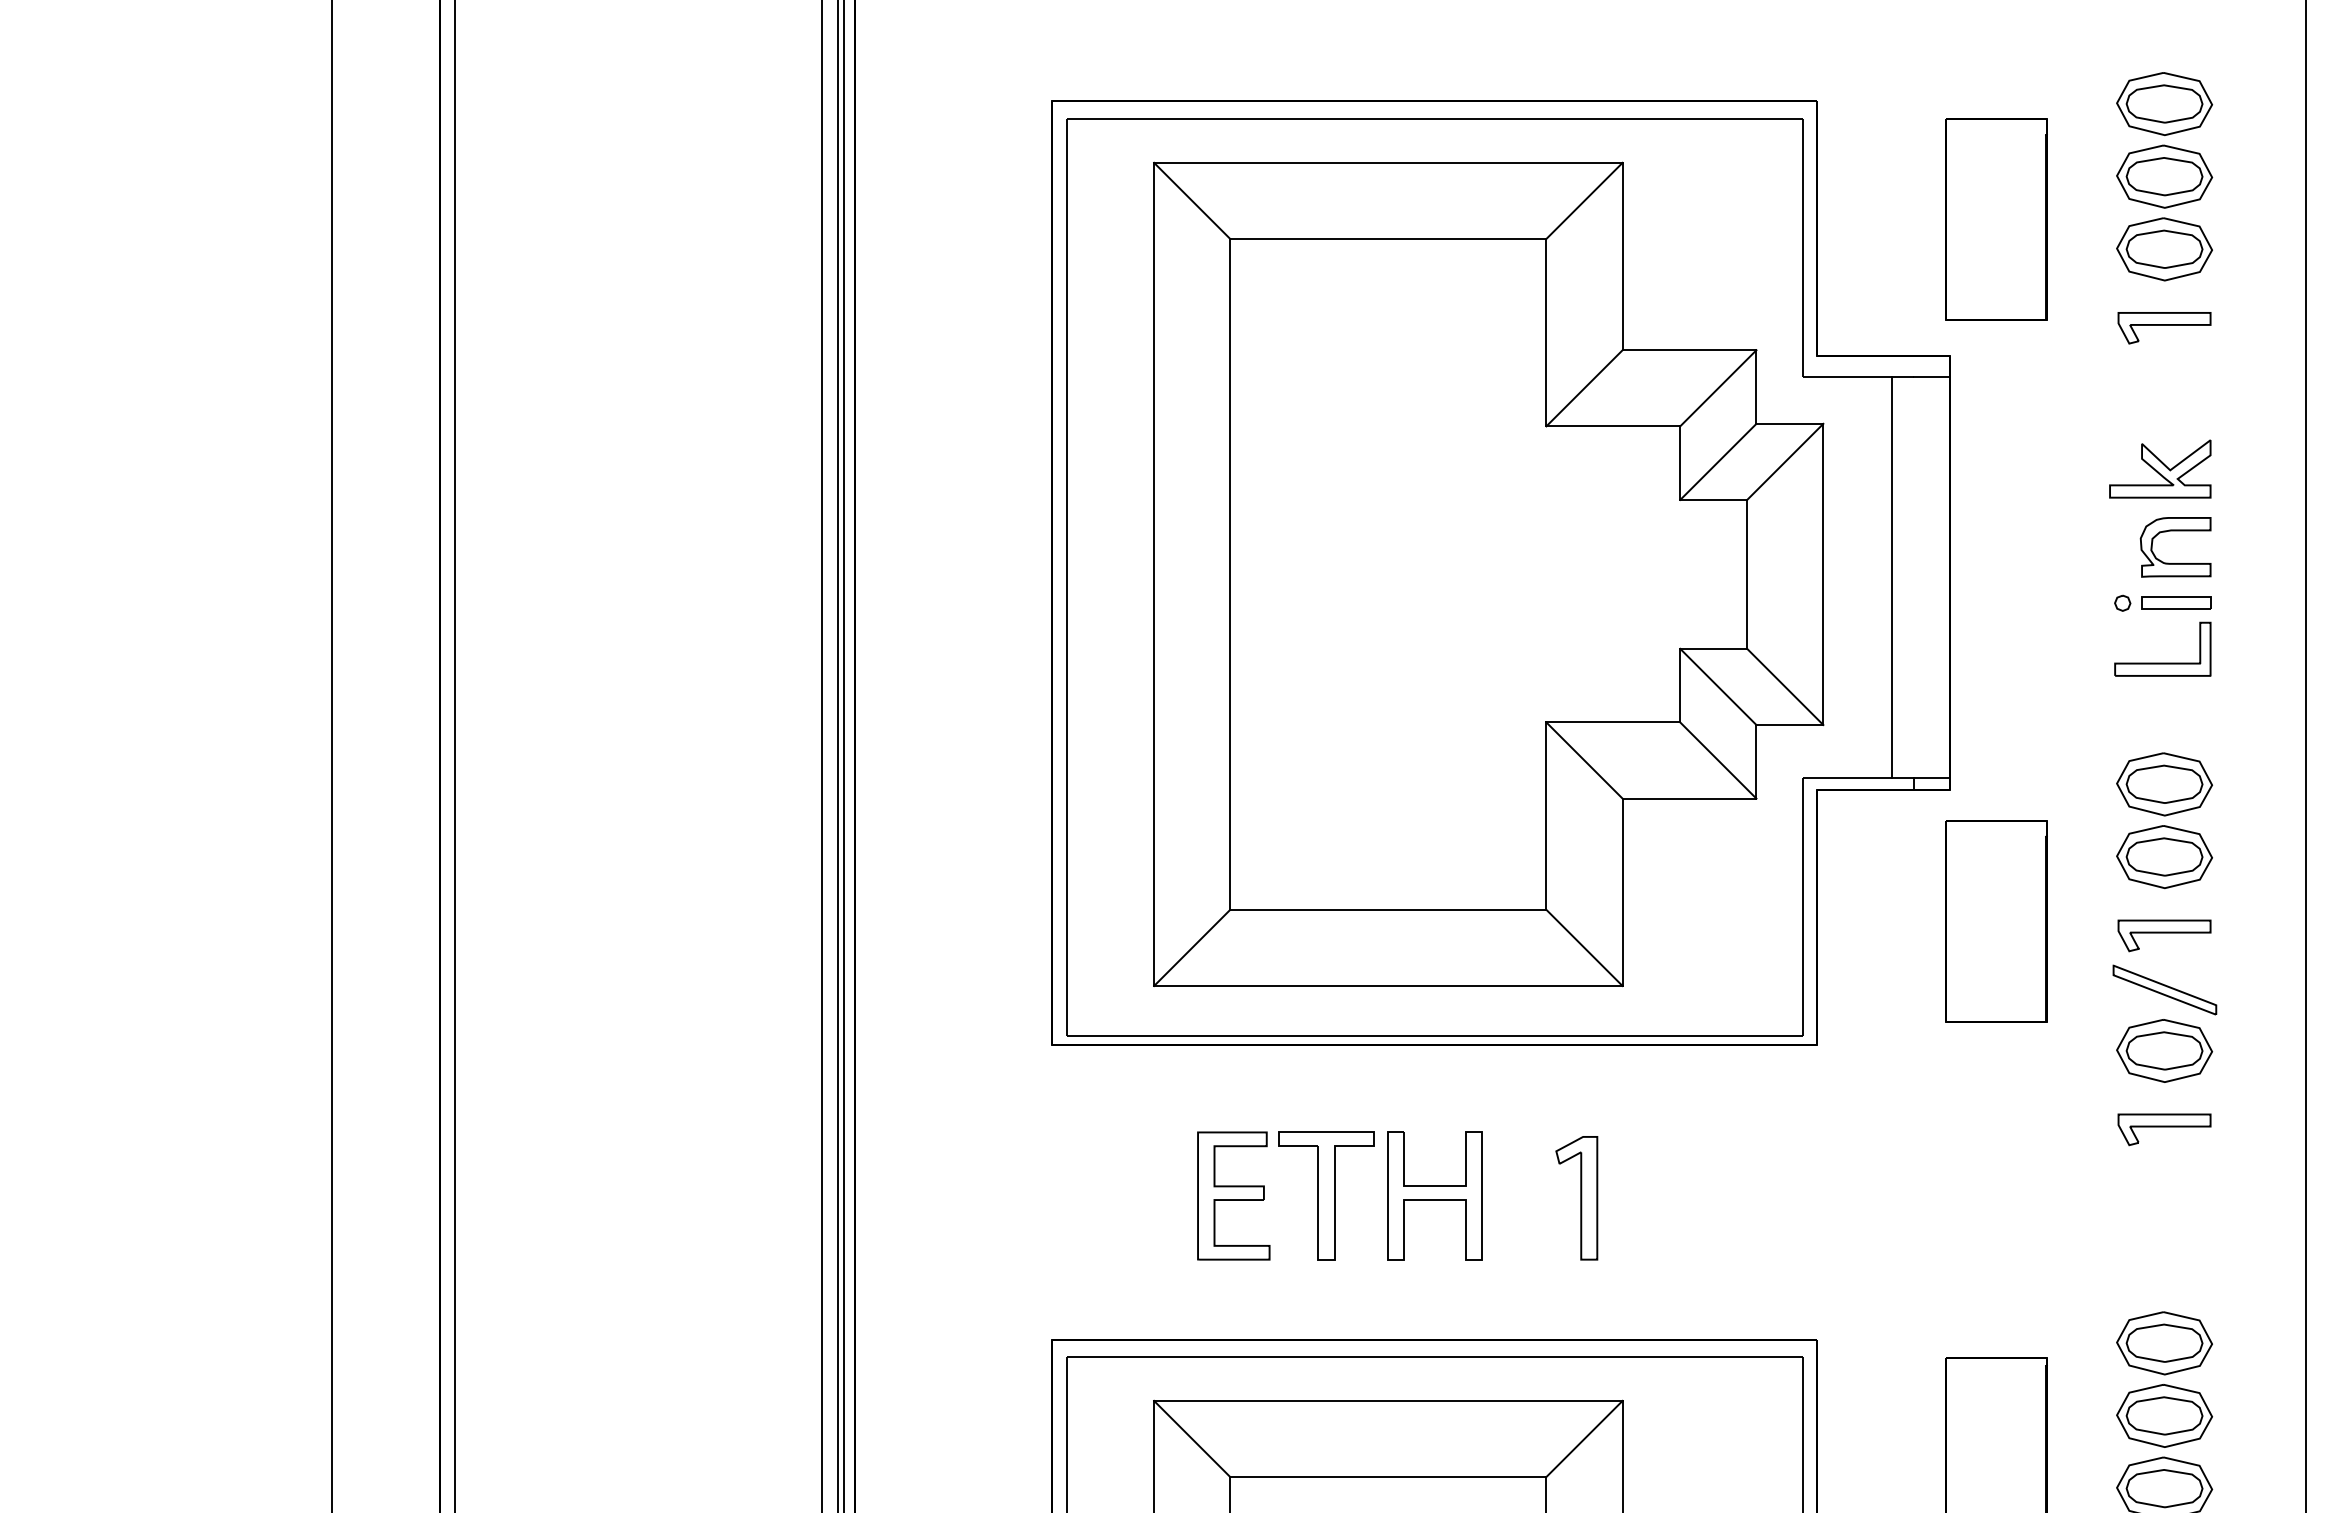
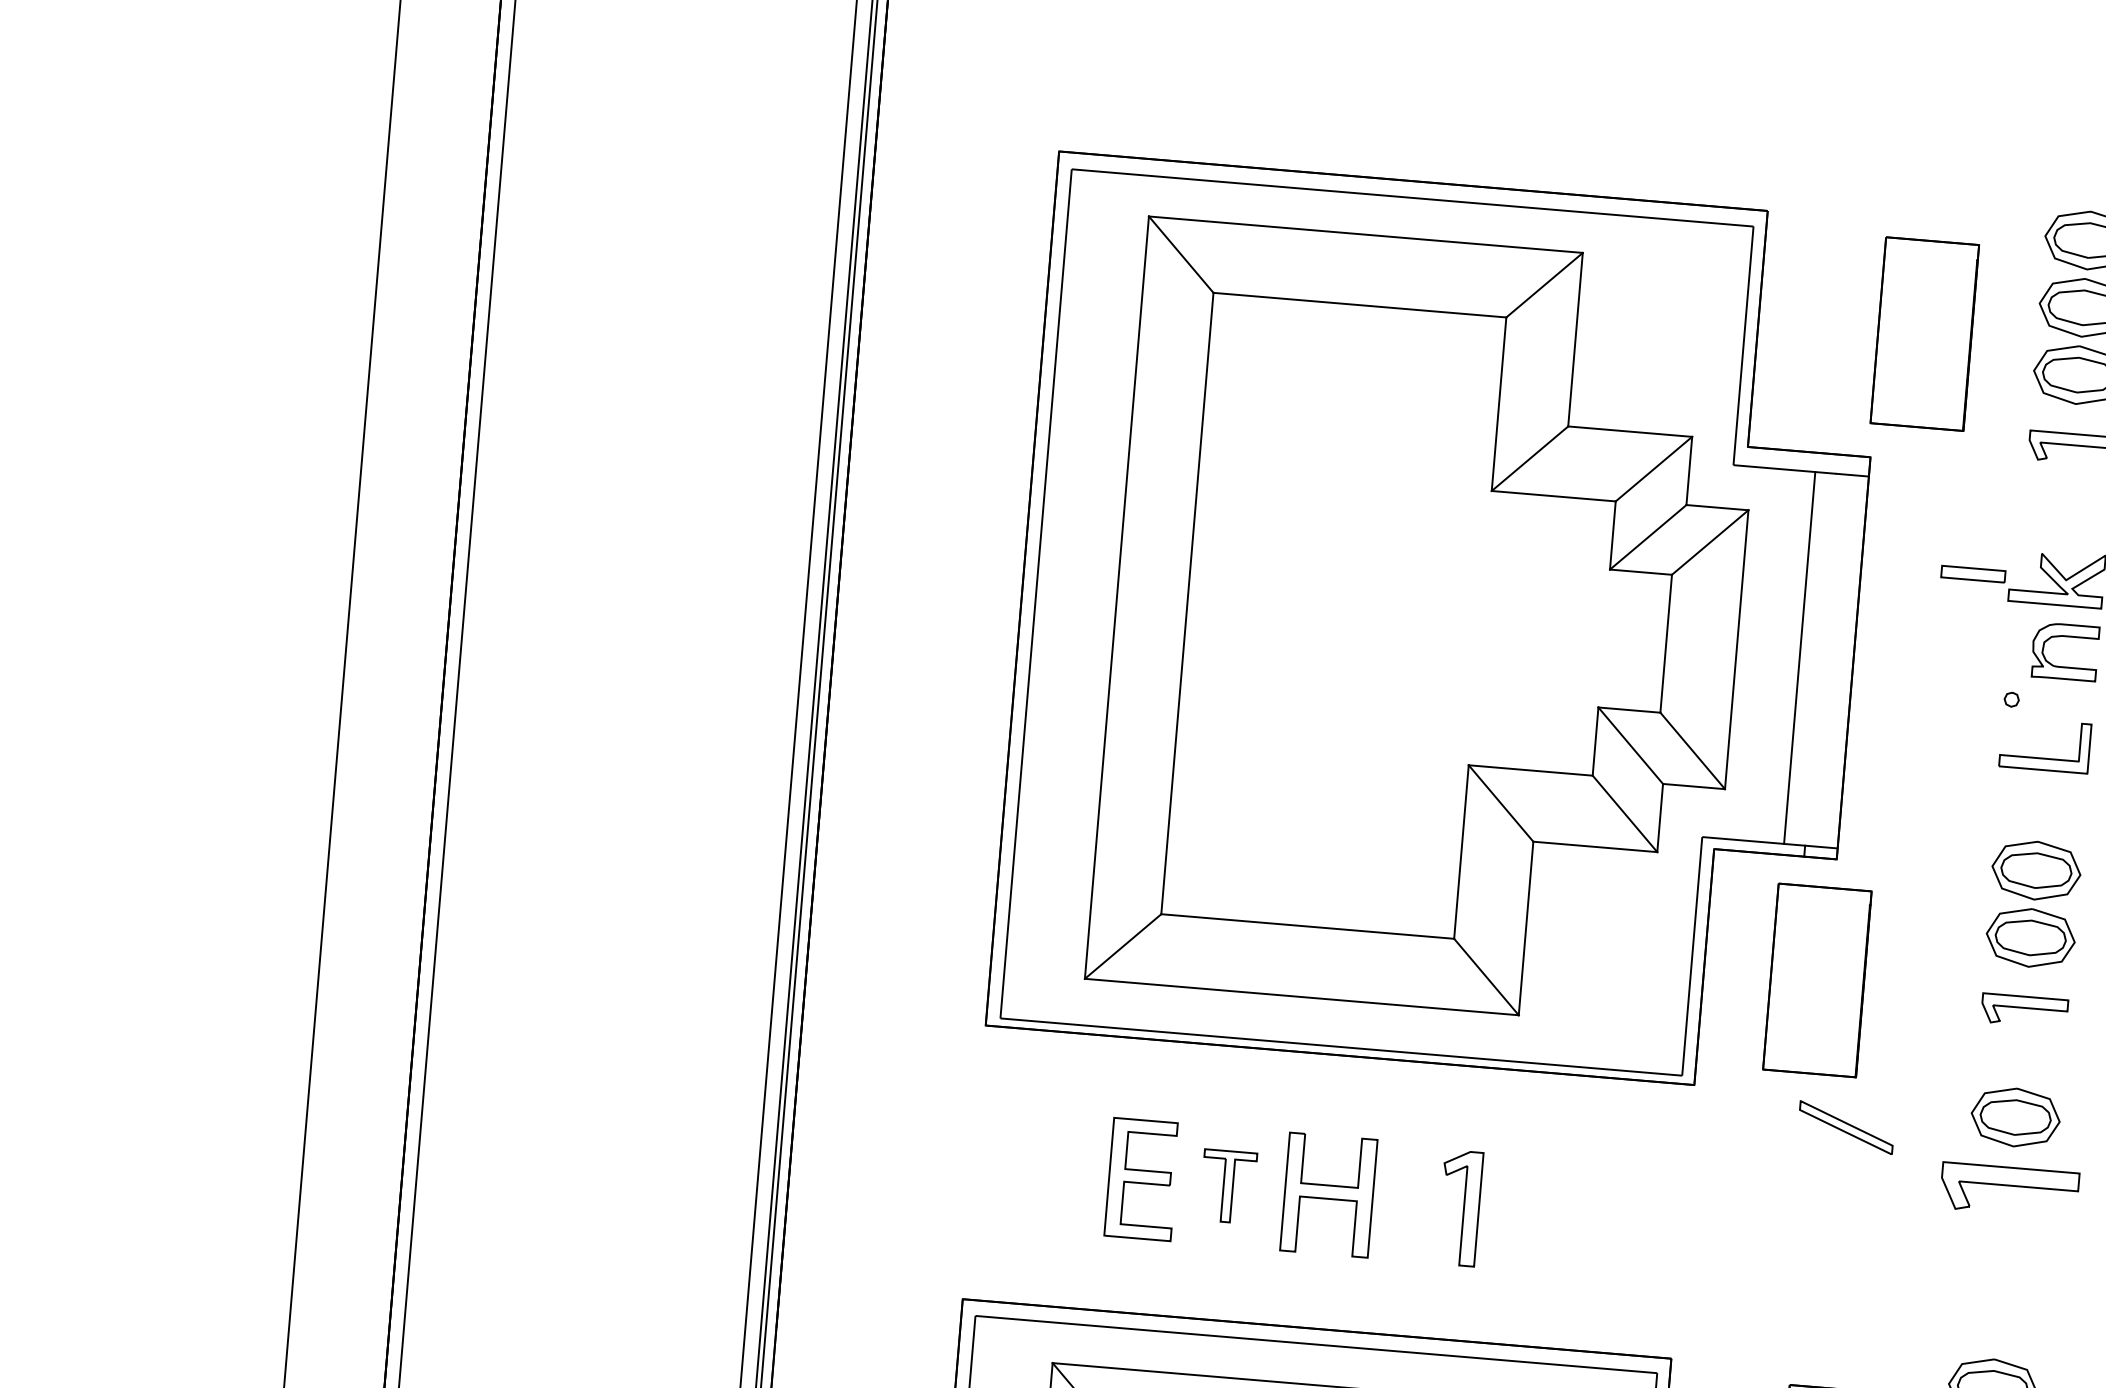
part: (2176, 602) -> (1973, 573), moved
part: (1996, 921) -> (1817, 980), moved
part: (2164, 989) -> (1845, 1127), moved
part: (2164, 1129) -> (2009, 1190), size x1.6
part: (1326, 1195) -> (1228, 1186), size x0.6

